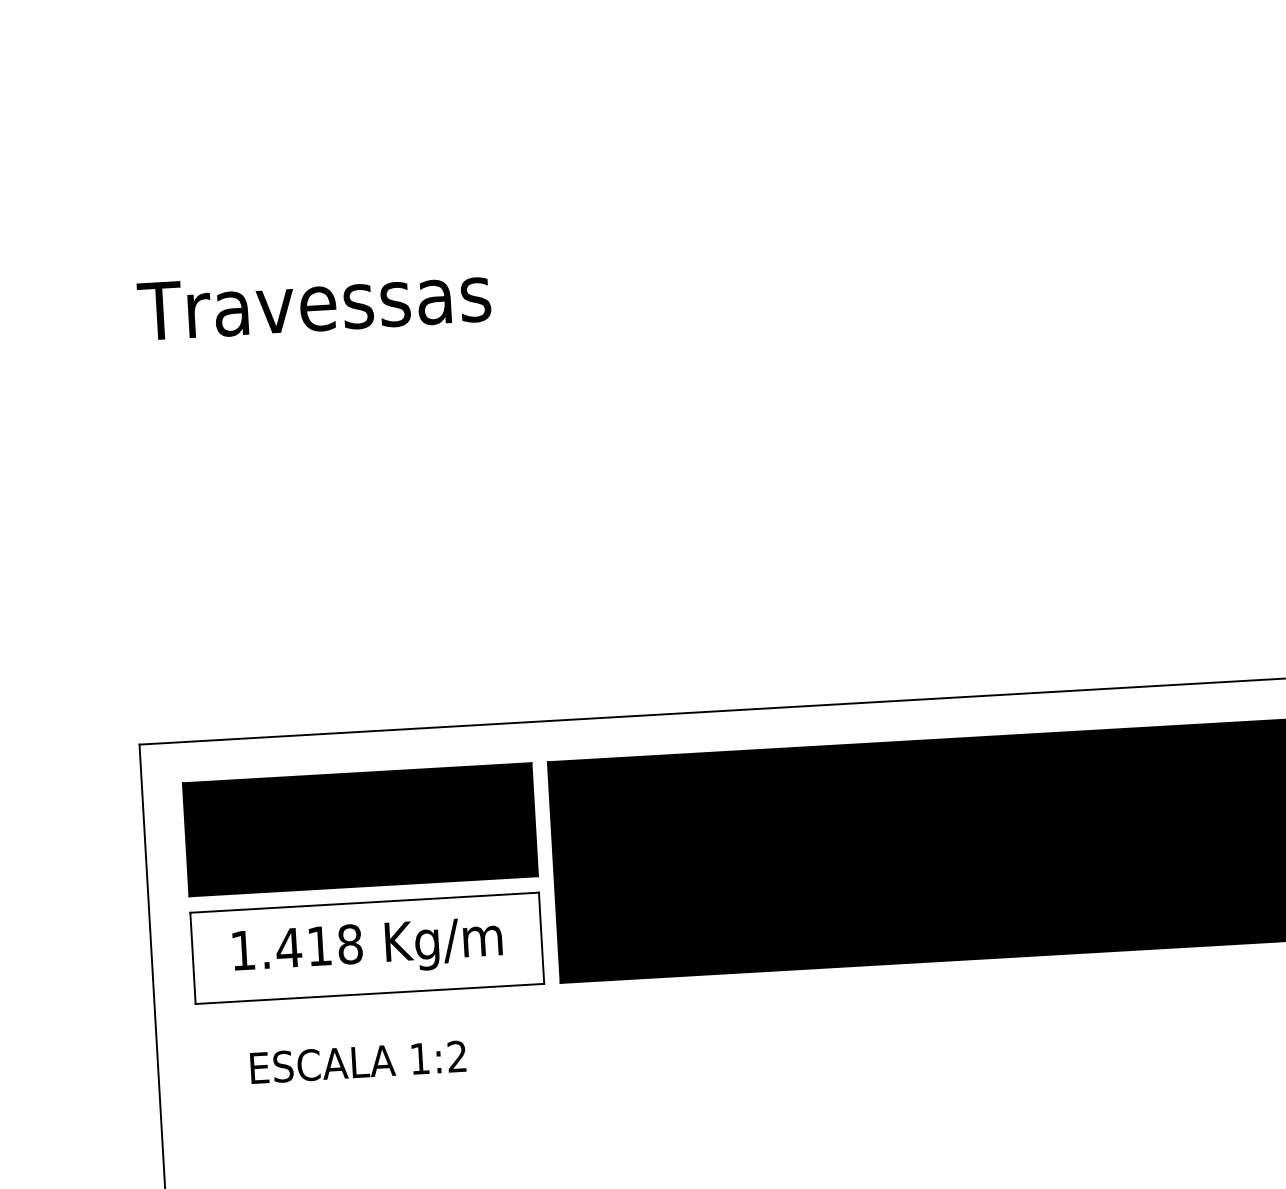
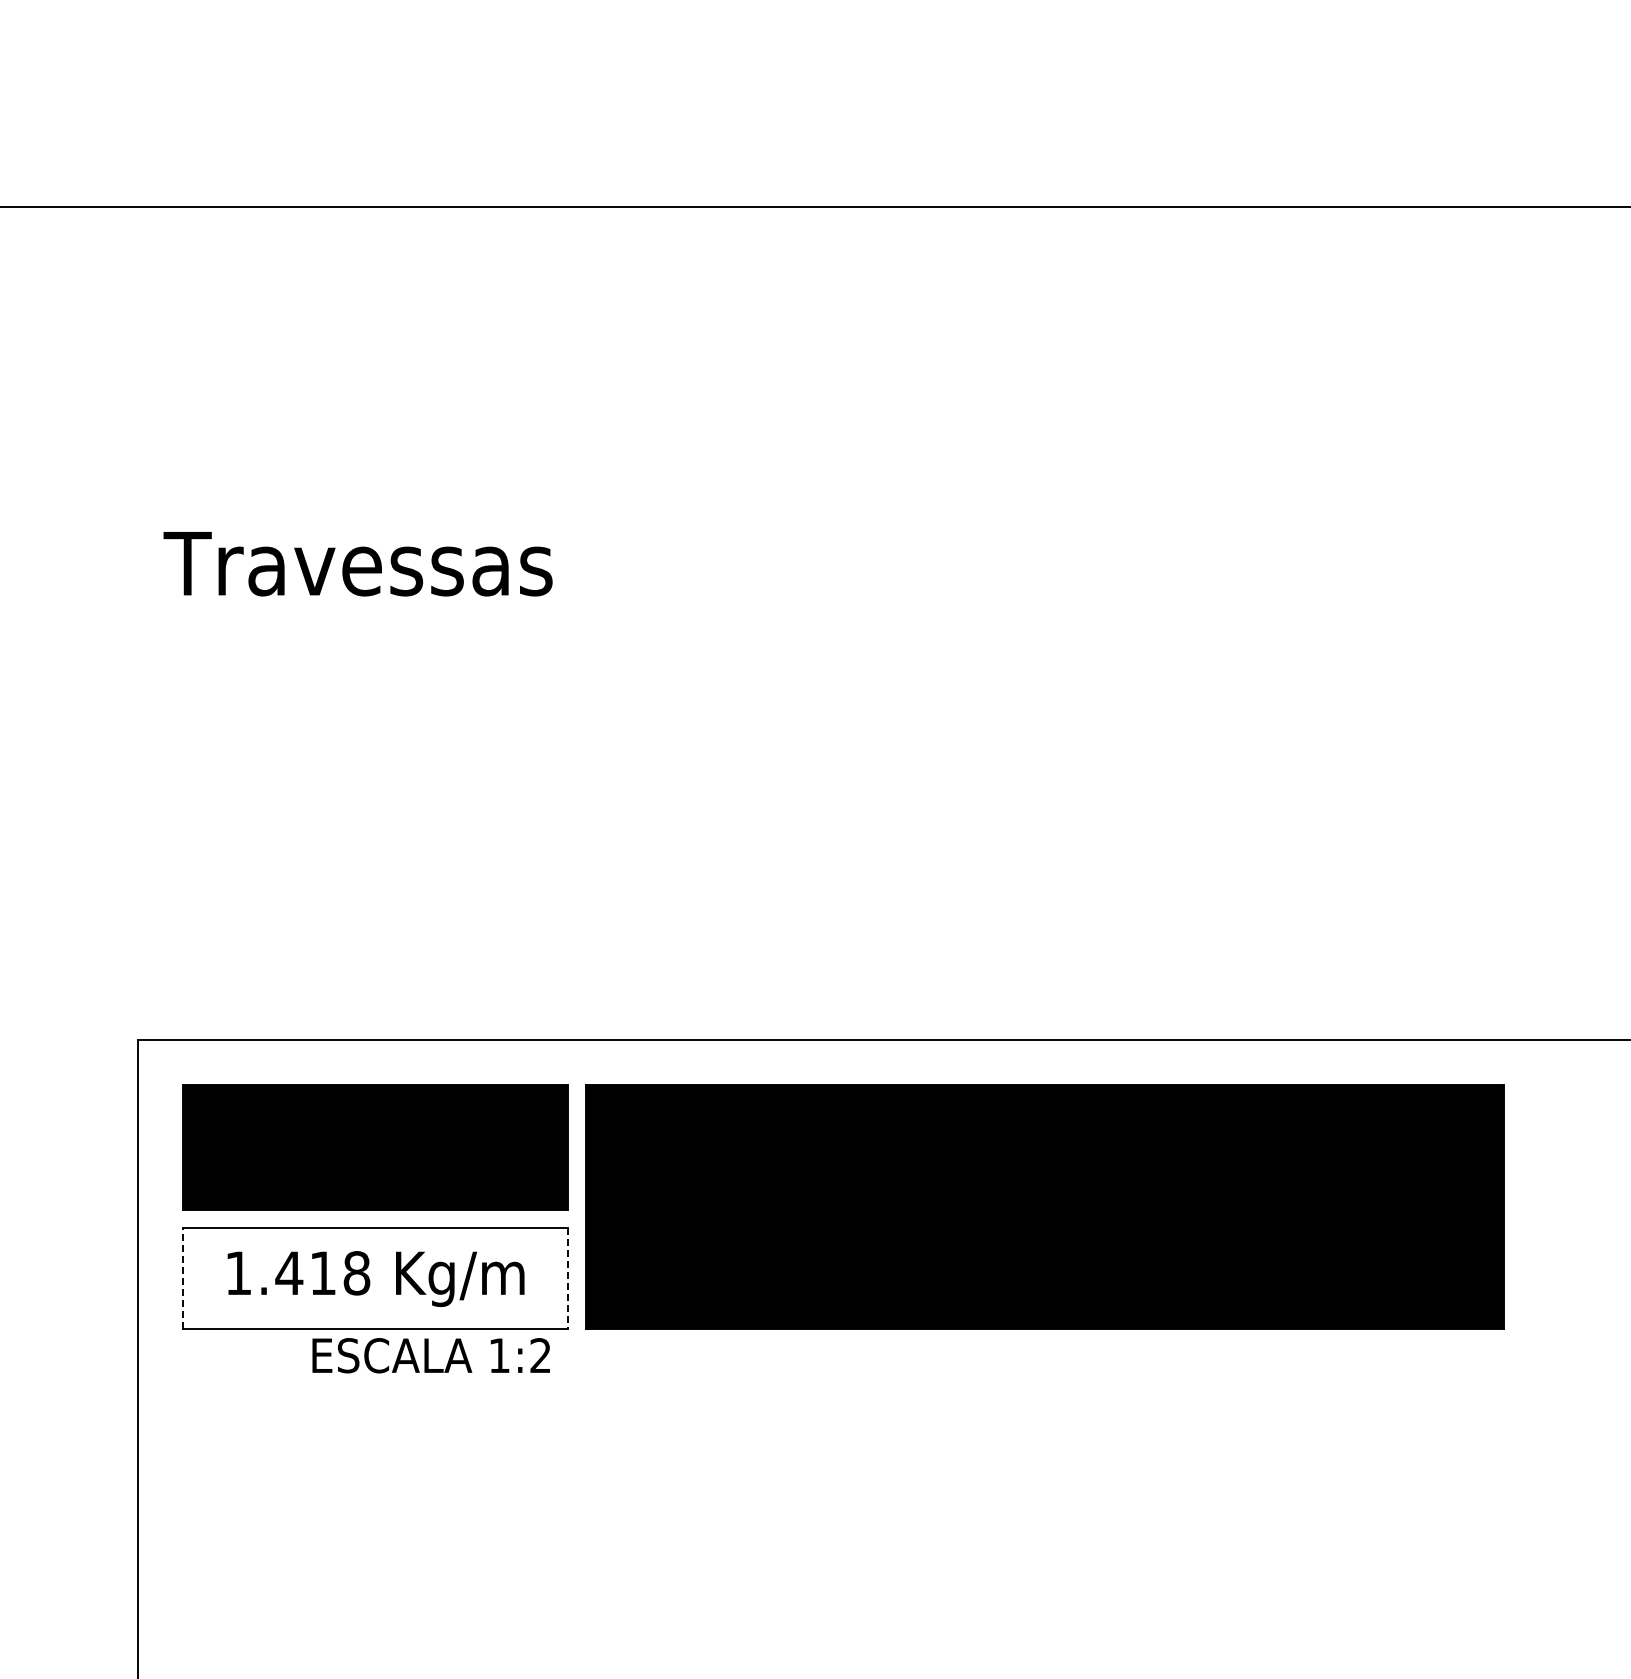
line: (542, 938) -> (568, 1279), solid -> dashed
line: (192, 958) -> (182, 1278), solid -> dashed
text: (357, 1062) -> (430, 1355), moved

